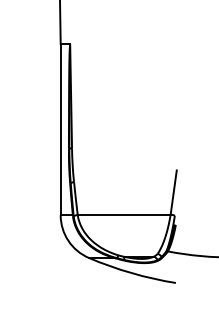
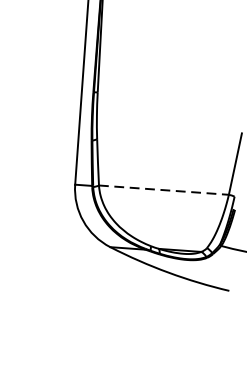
line: (124, 214) -> (164, 190), solid -> dashed

